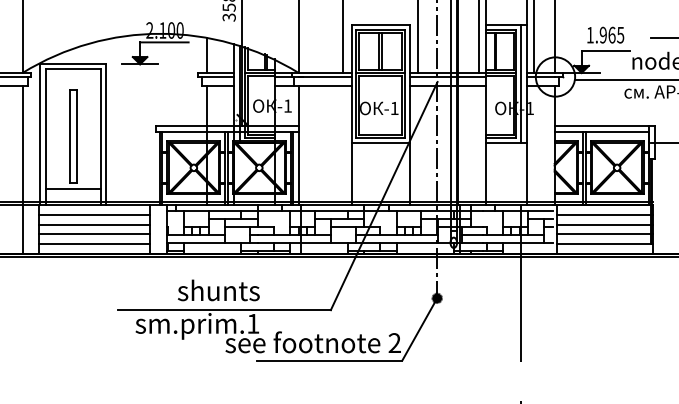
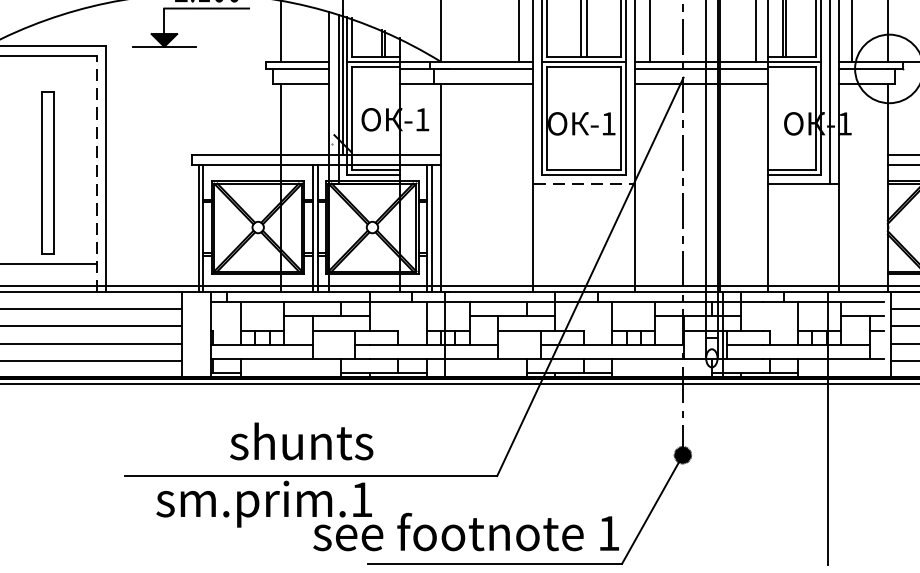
line: (101, 137) -> (96, 174), solid -> dashed
line: (381, 142) -> (585, 183), solid -> dashed
text: (394, 342) -> (608, 532), 2 -> 1

